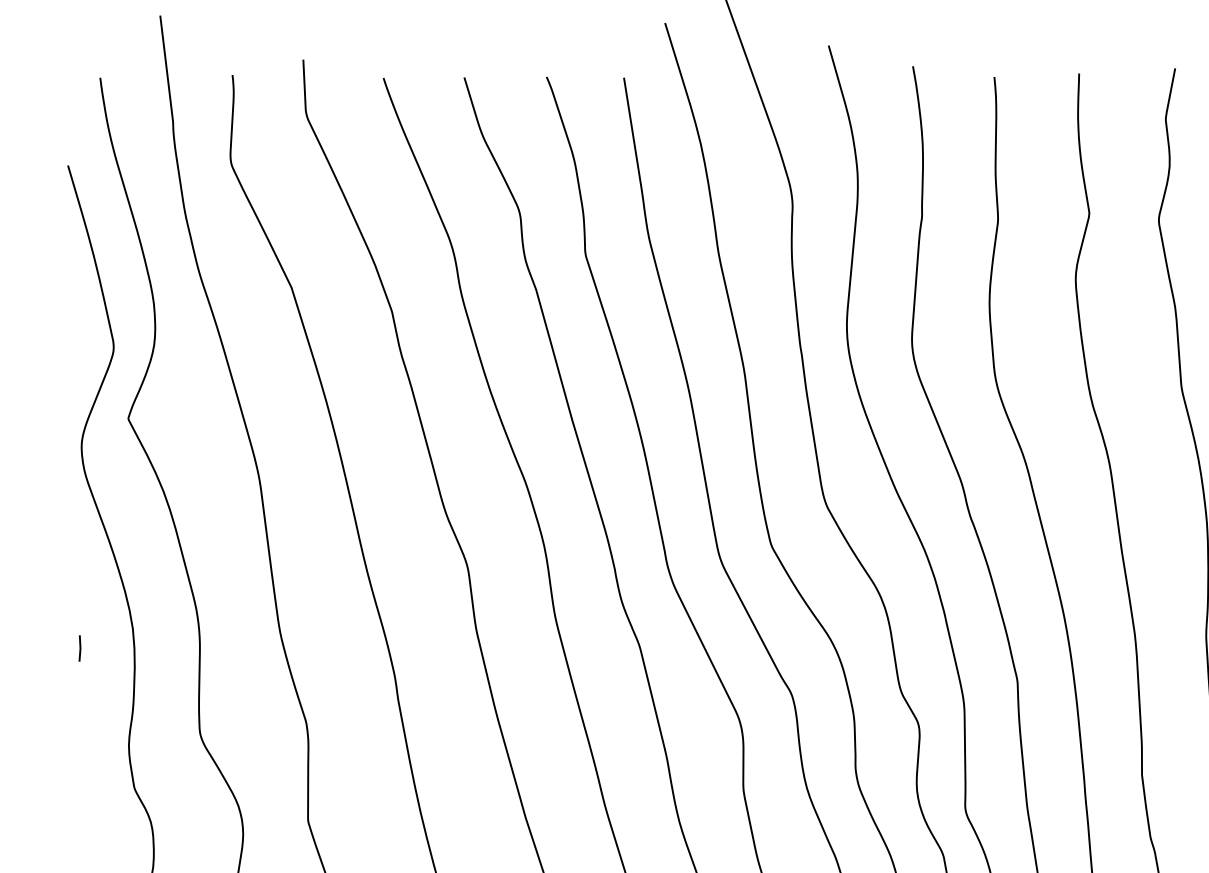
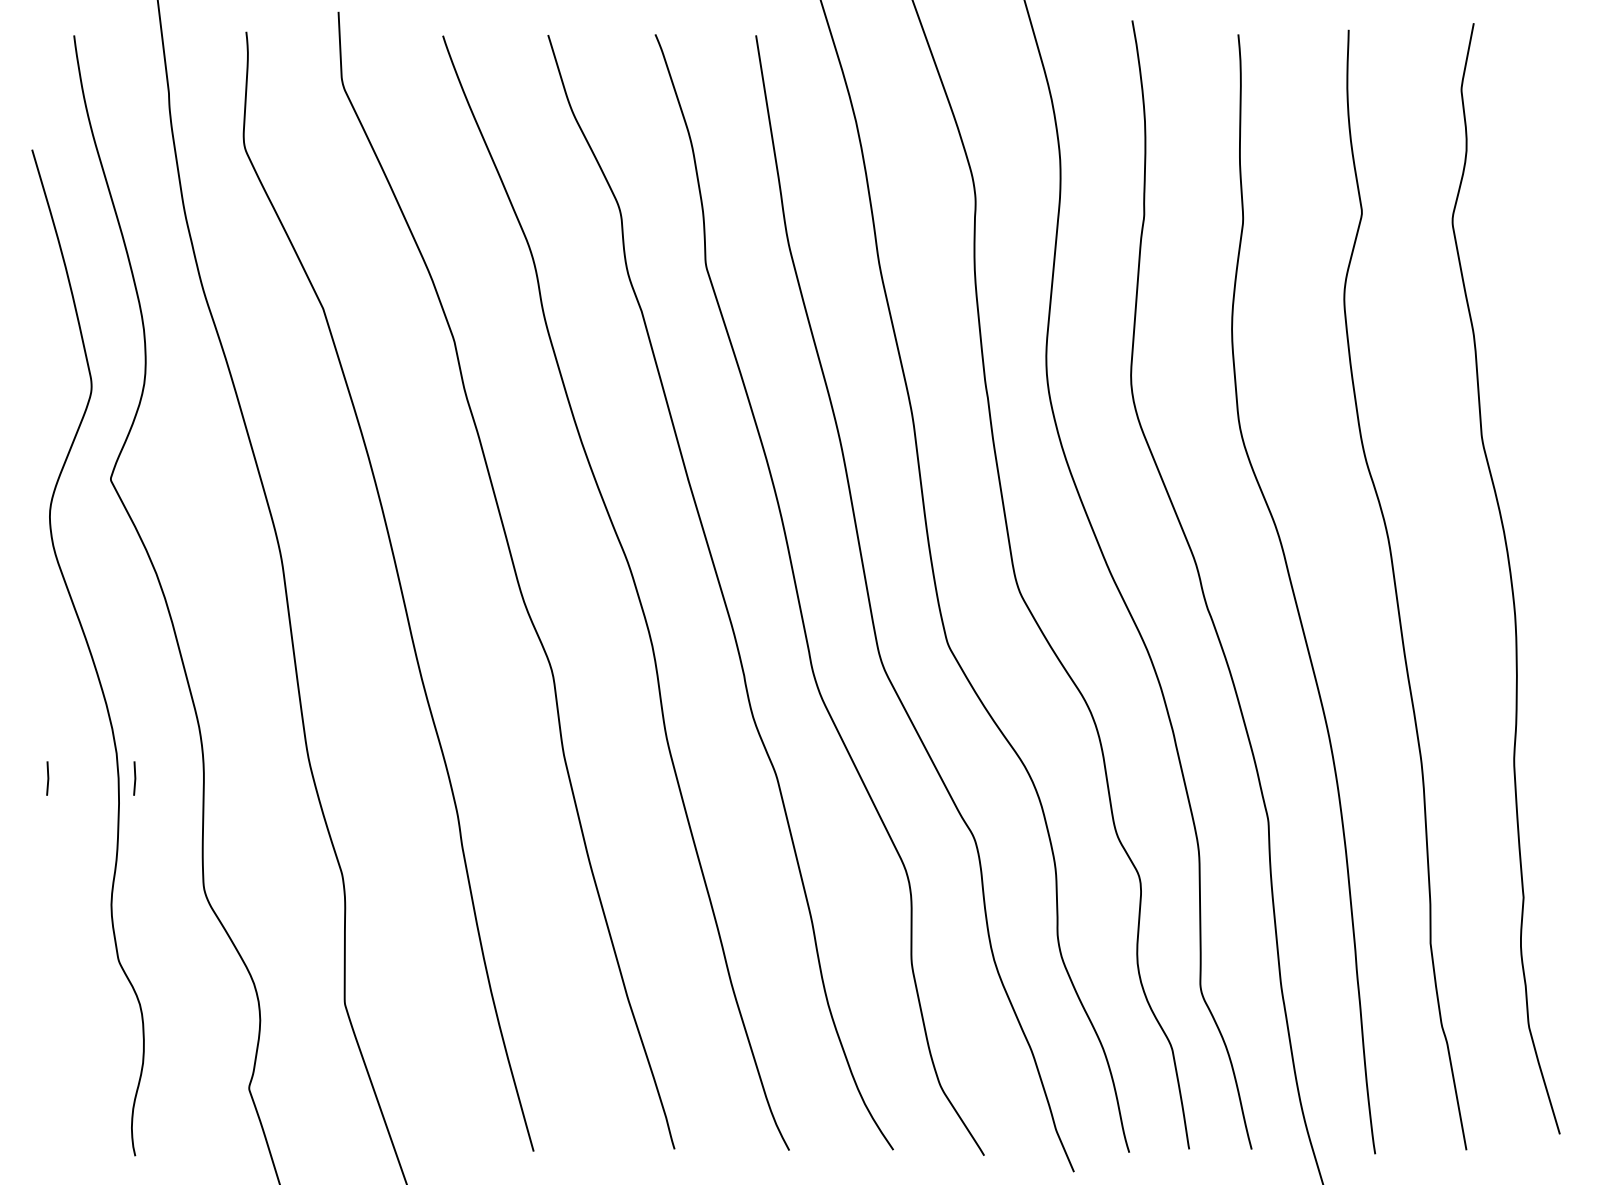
line: (146, 648) -> (134, 778), added

